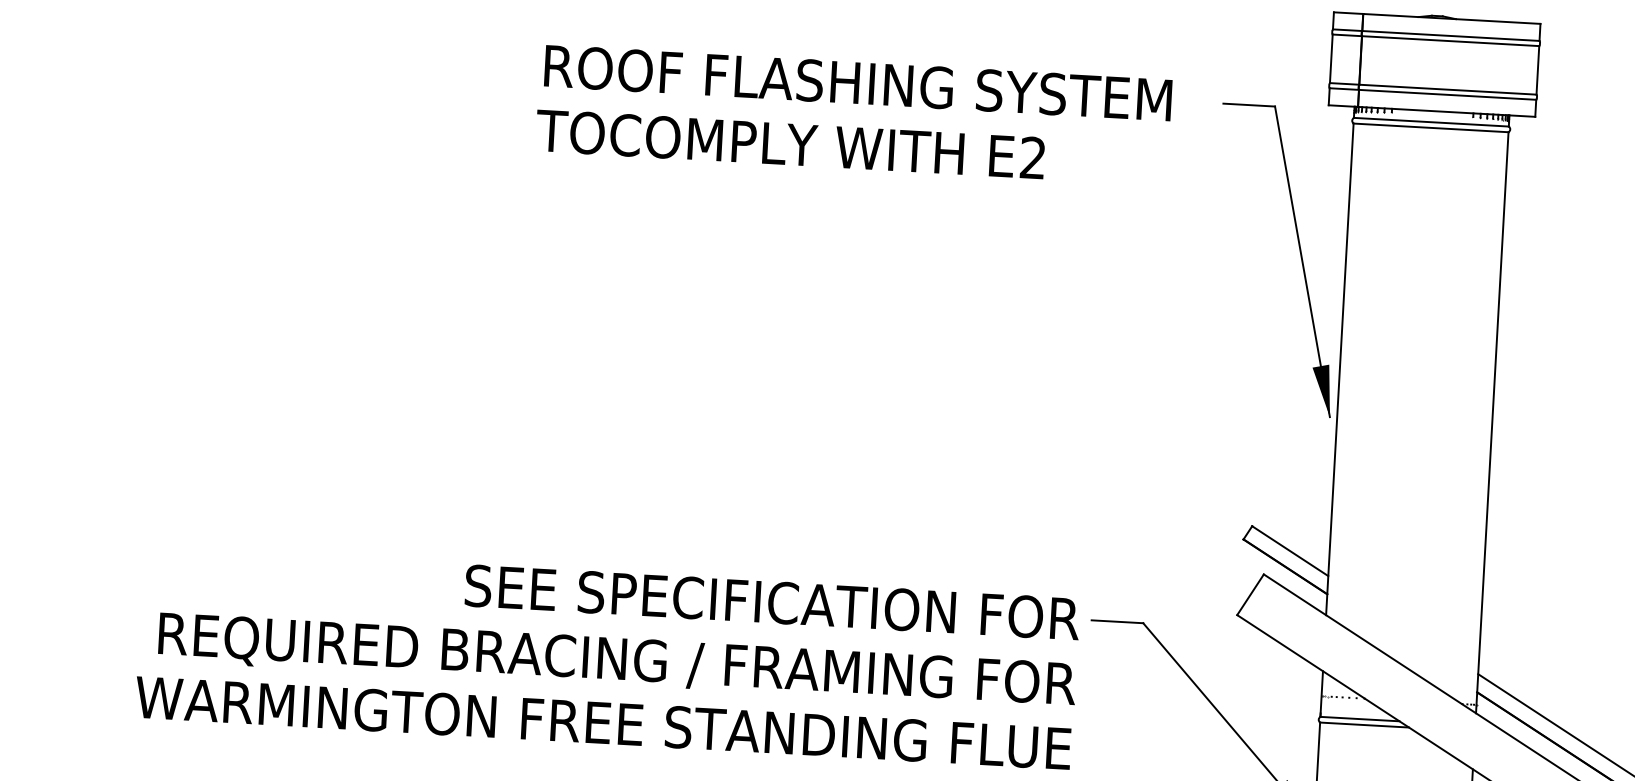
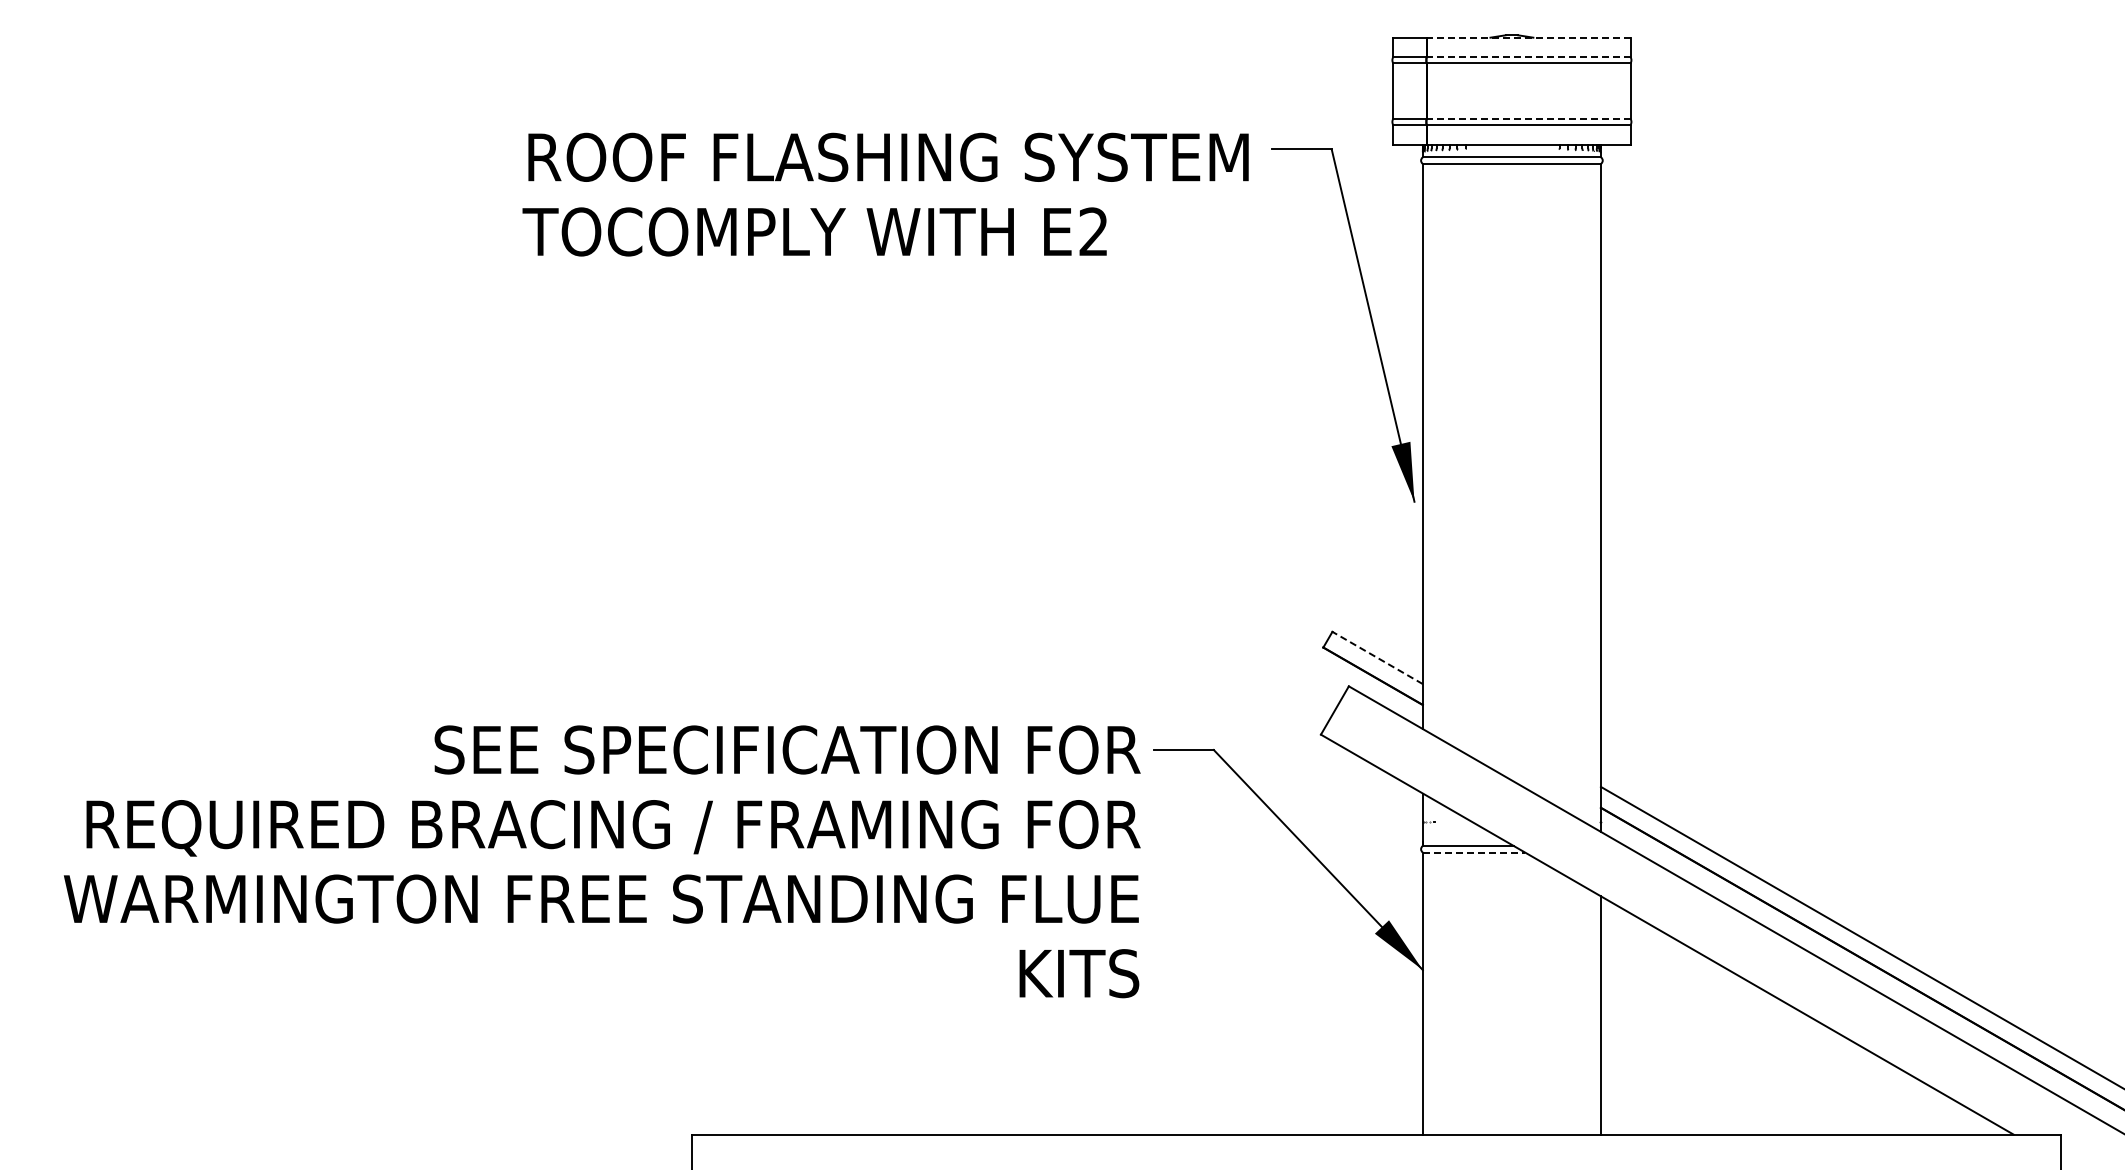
line: (1451, 18) -> (1528, 37), solid -> dashed
line: (1450, 36) -> (1528, 57), solid -> dashed
line: (1447, 90) -> (1528, 119), solid -> dashed
text: (853, 115) -> (885, 194), moved
line: (1290, 550) -> (1377, 657), solid -> dashed
line: (1365, 725) -> (1474, 852), solid -> dashed

